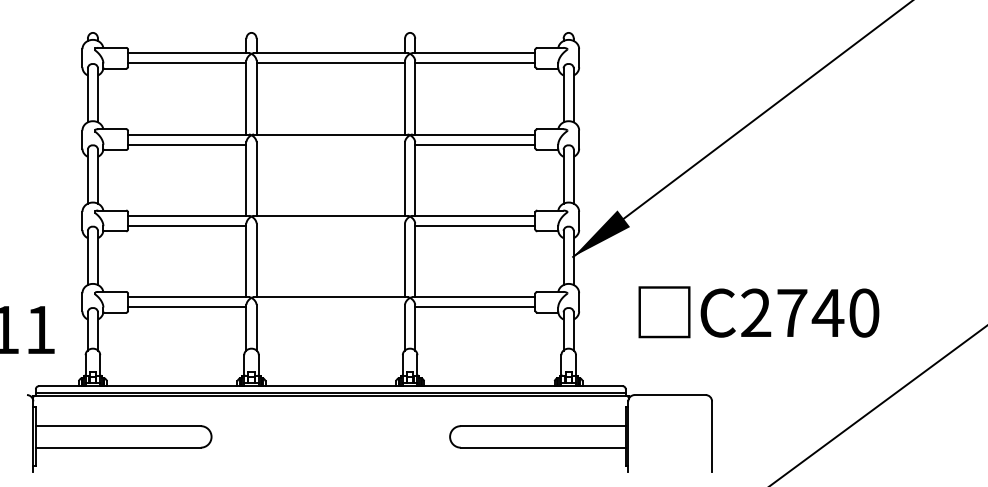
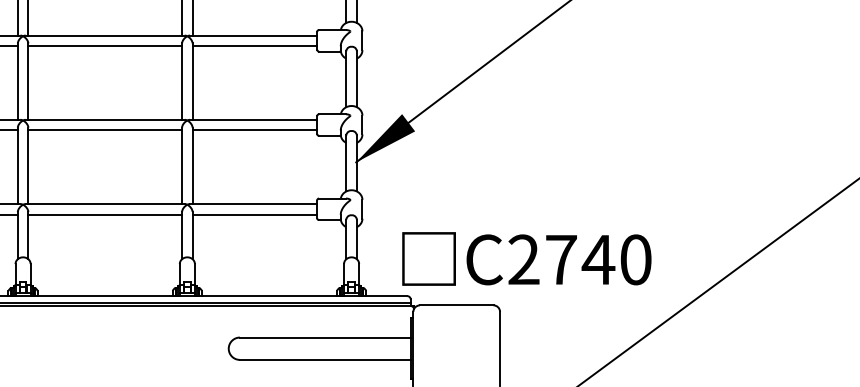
line: (330, 144) -> (104, 45), added
line: (330, 226) -> (104, 130), added
line: (330, 307) -> (104, 214), added
text: (758, 312) -> (526, 259), moved

